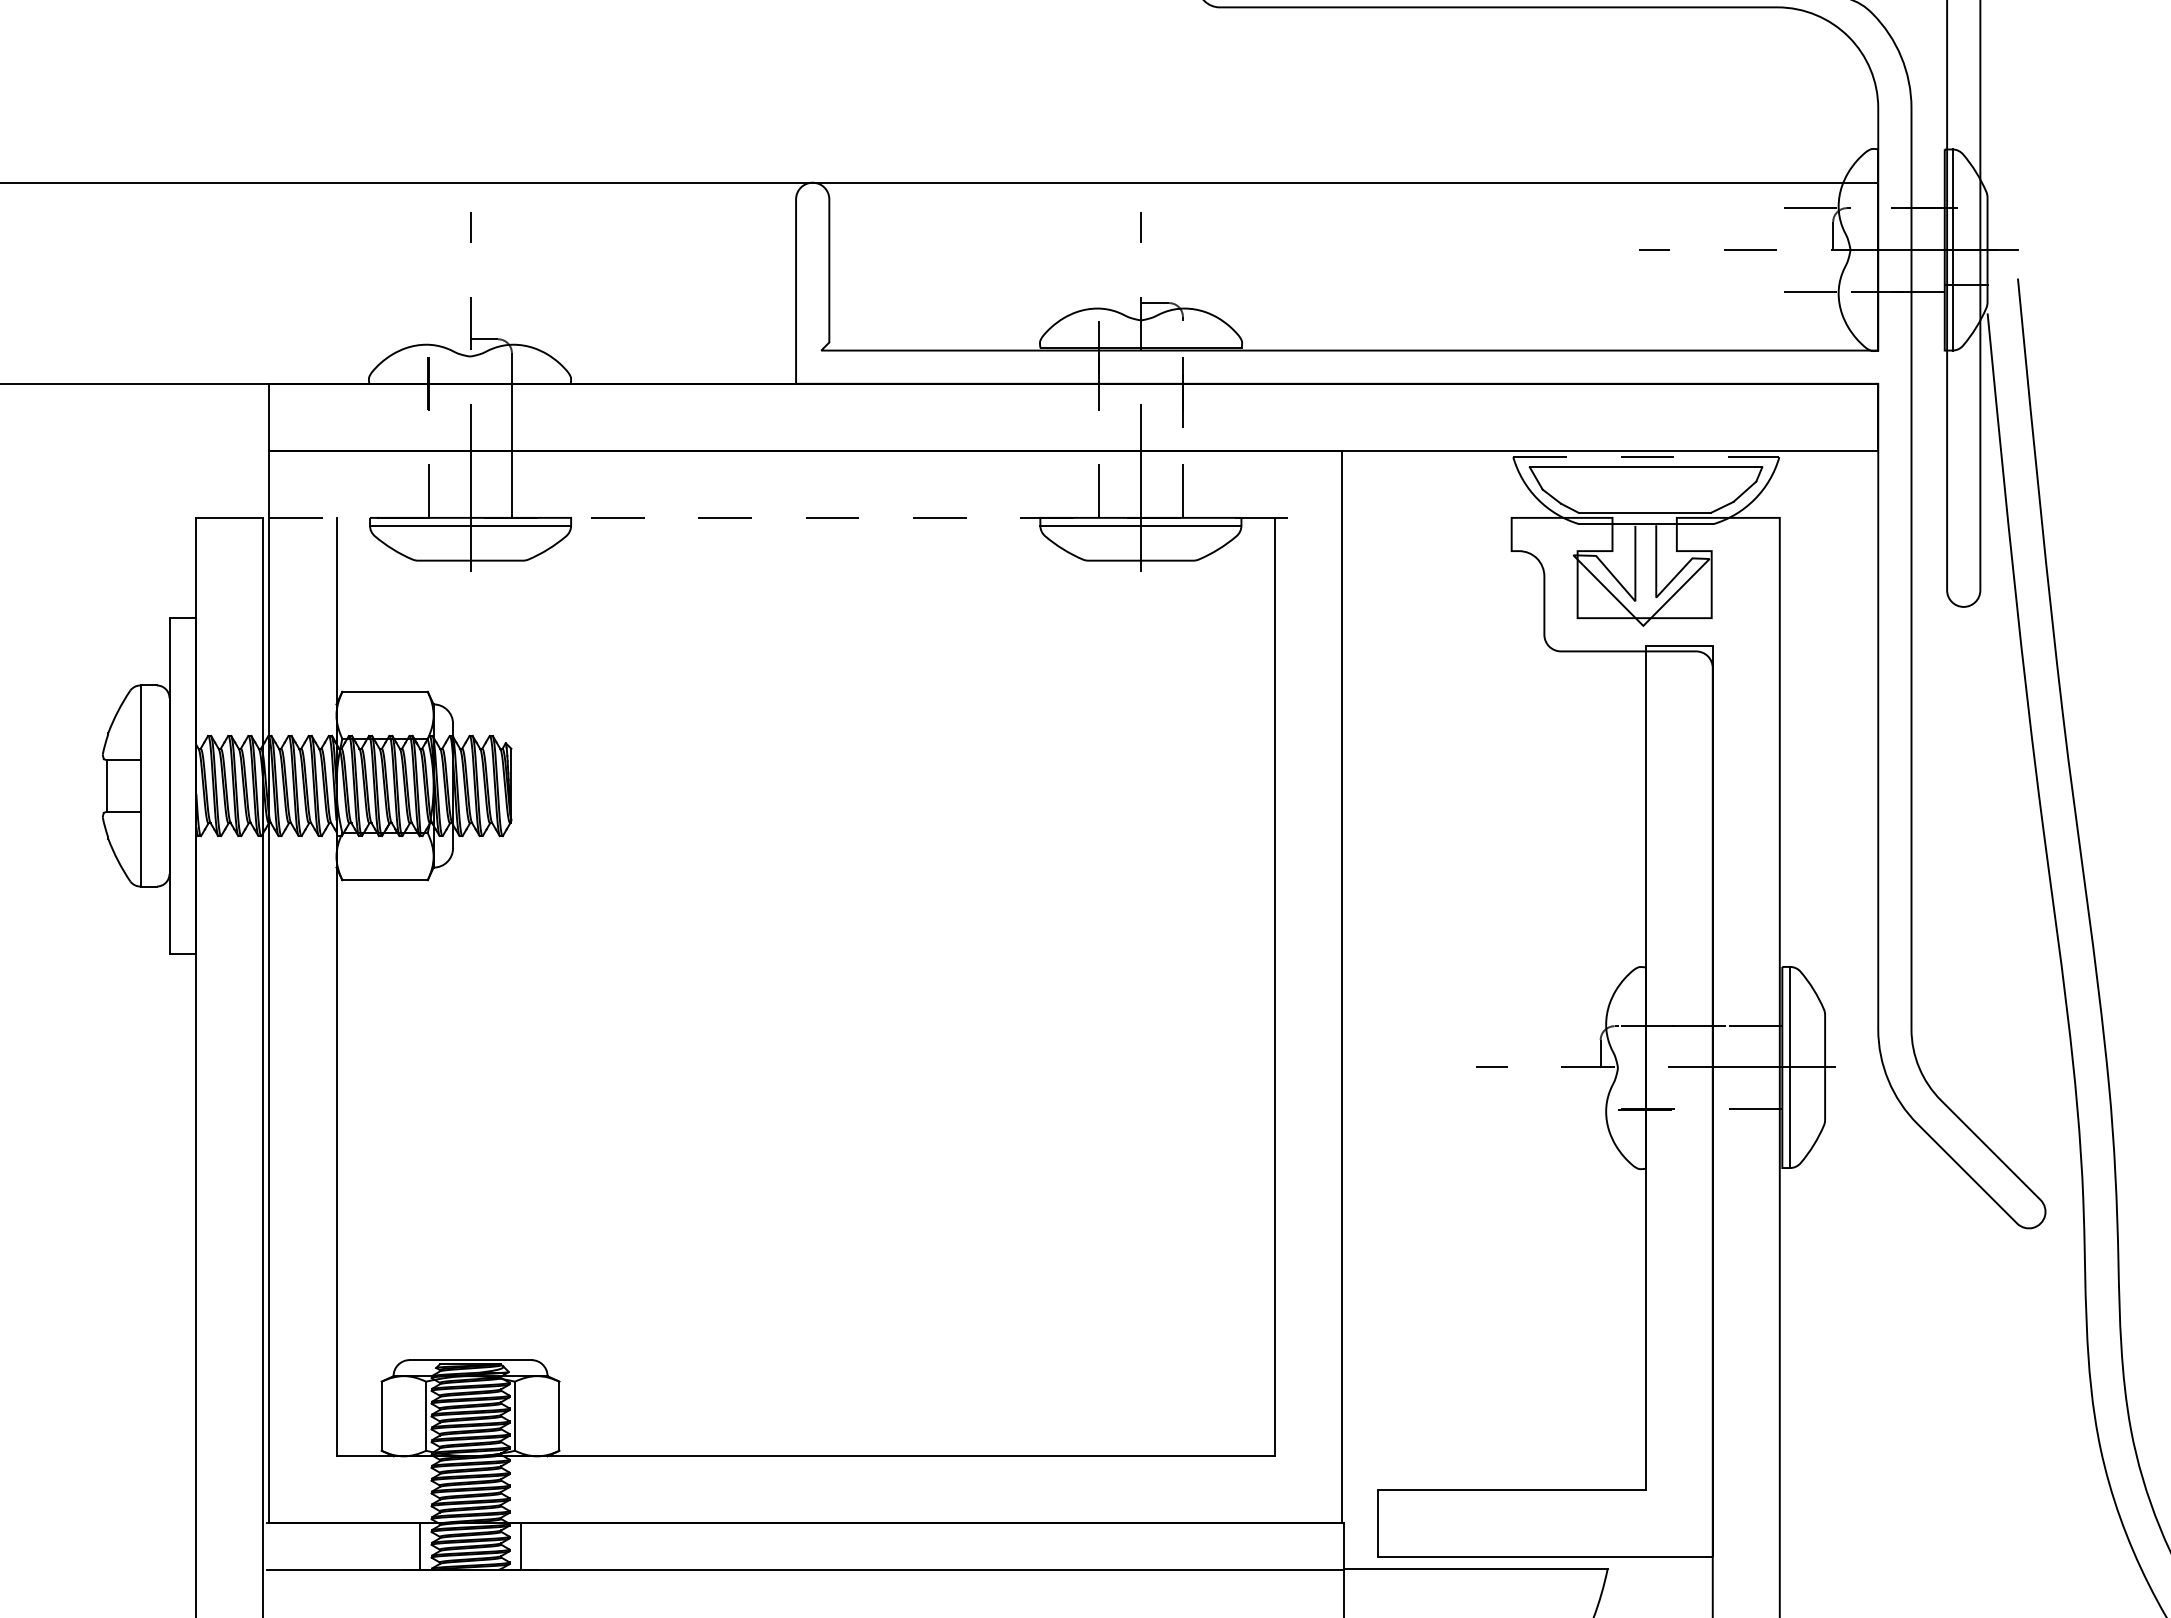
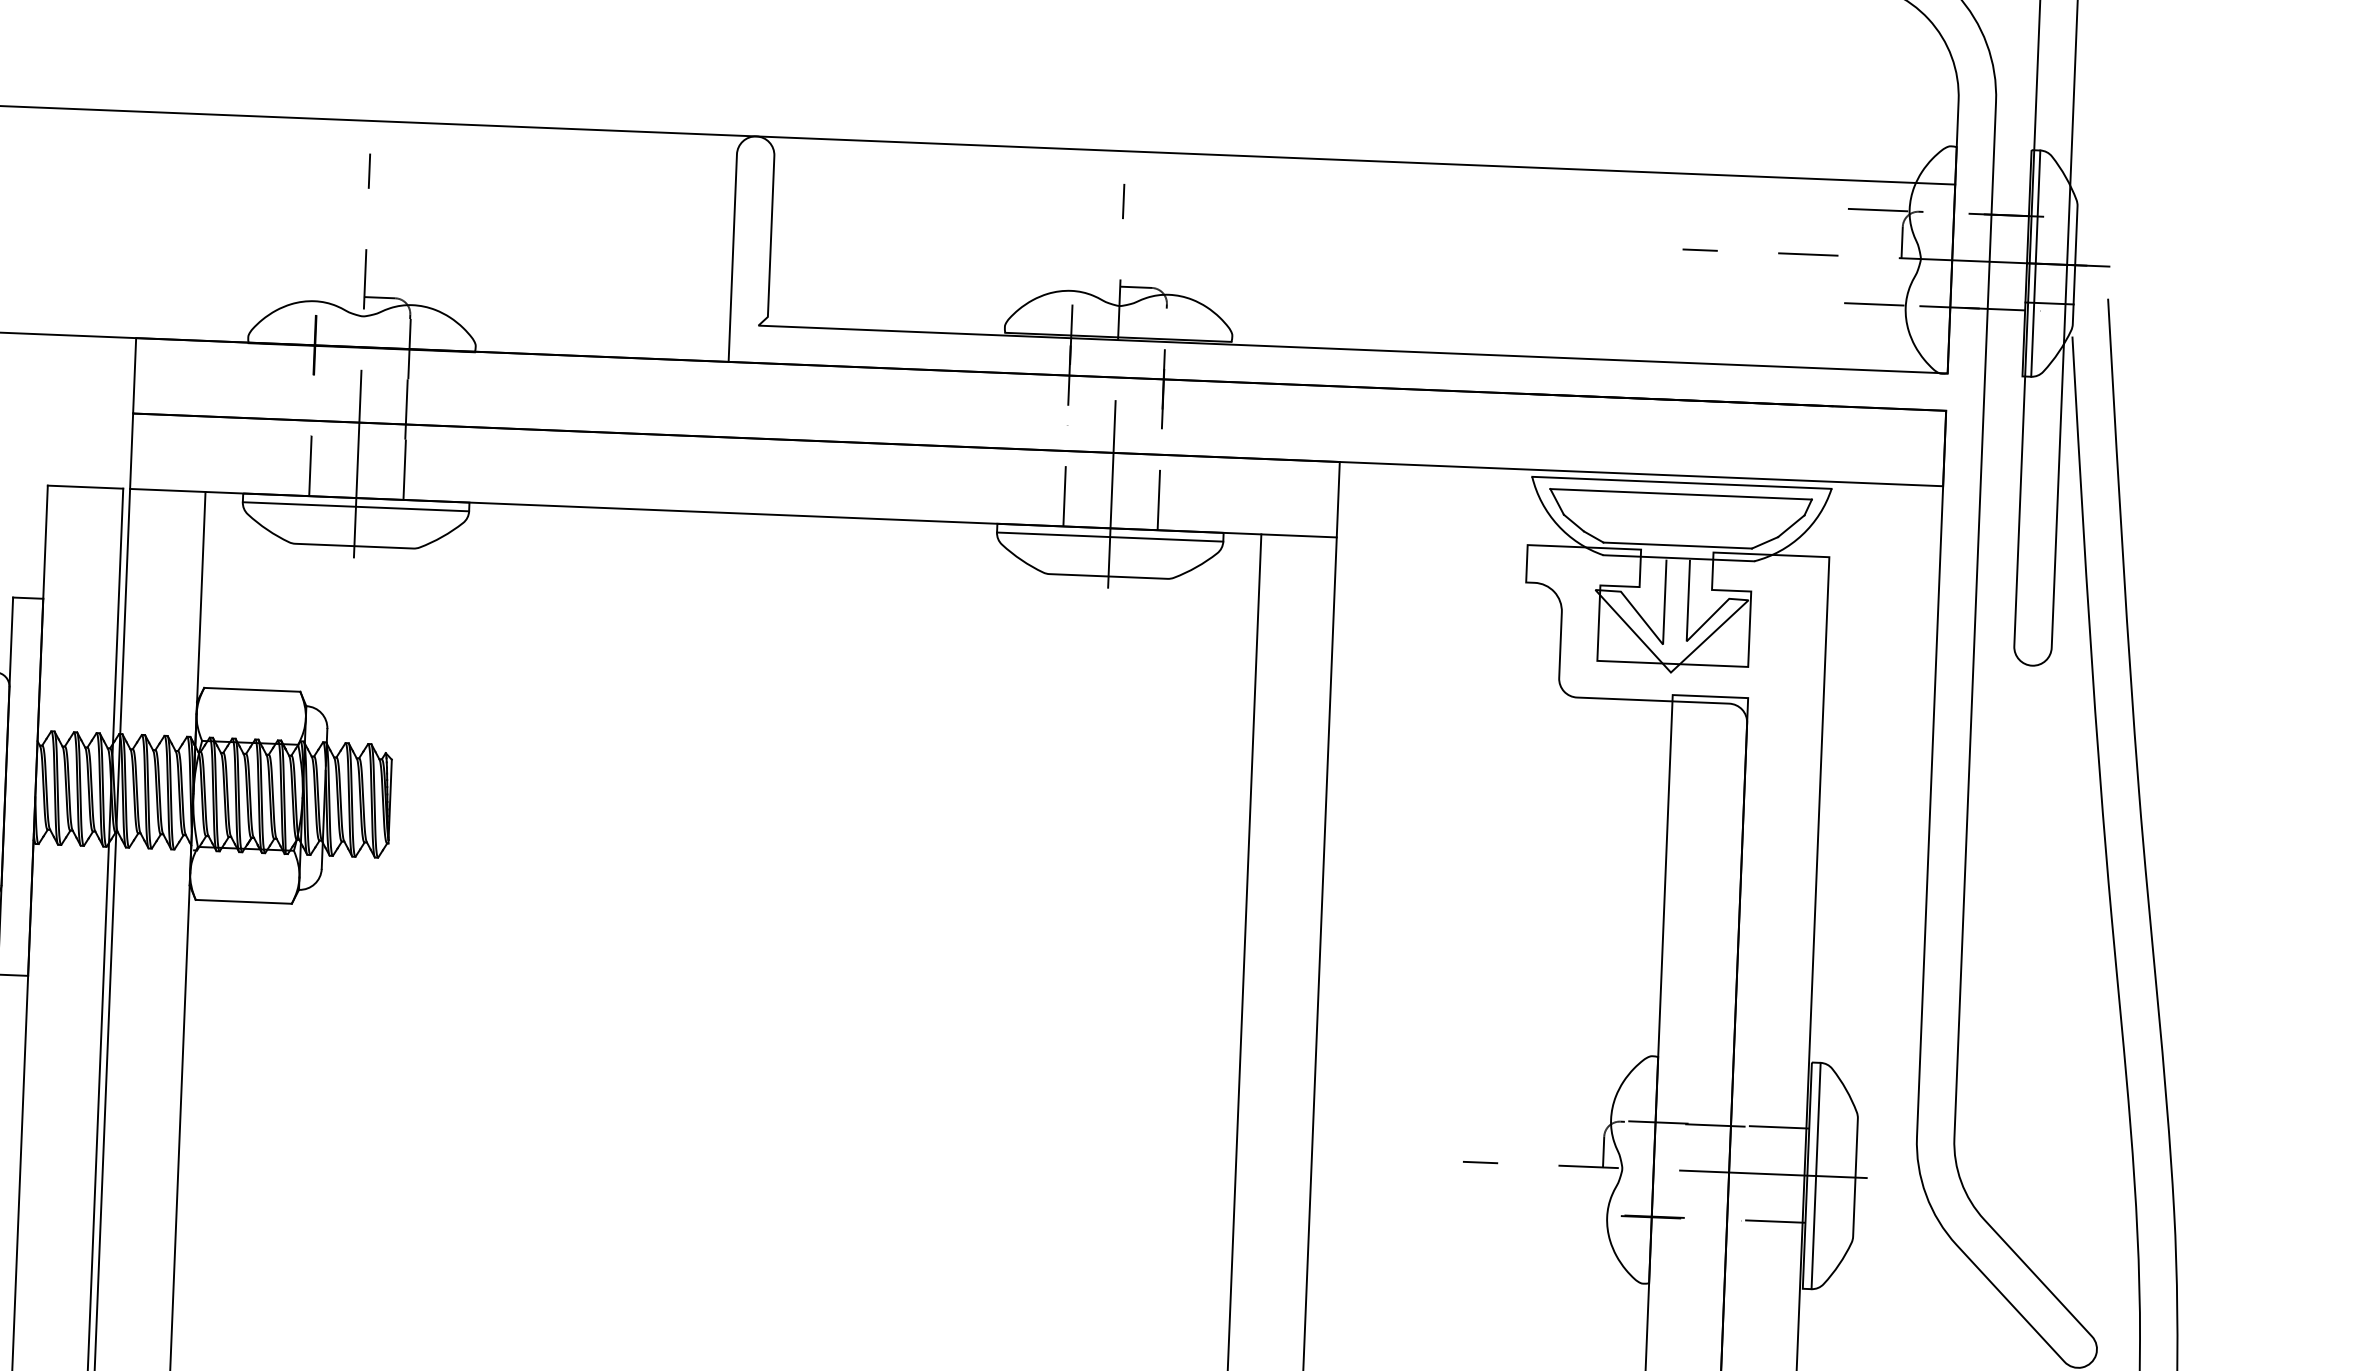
line: (1646, 457) -> (1682, 483), dashed -> solid
line: (806, 517) -> (734, 512), dashed -> solid

